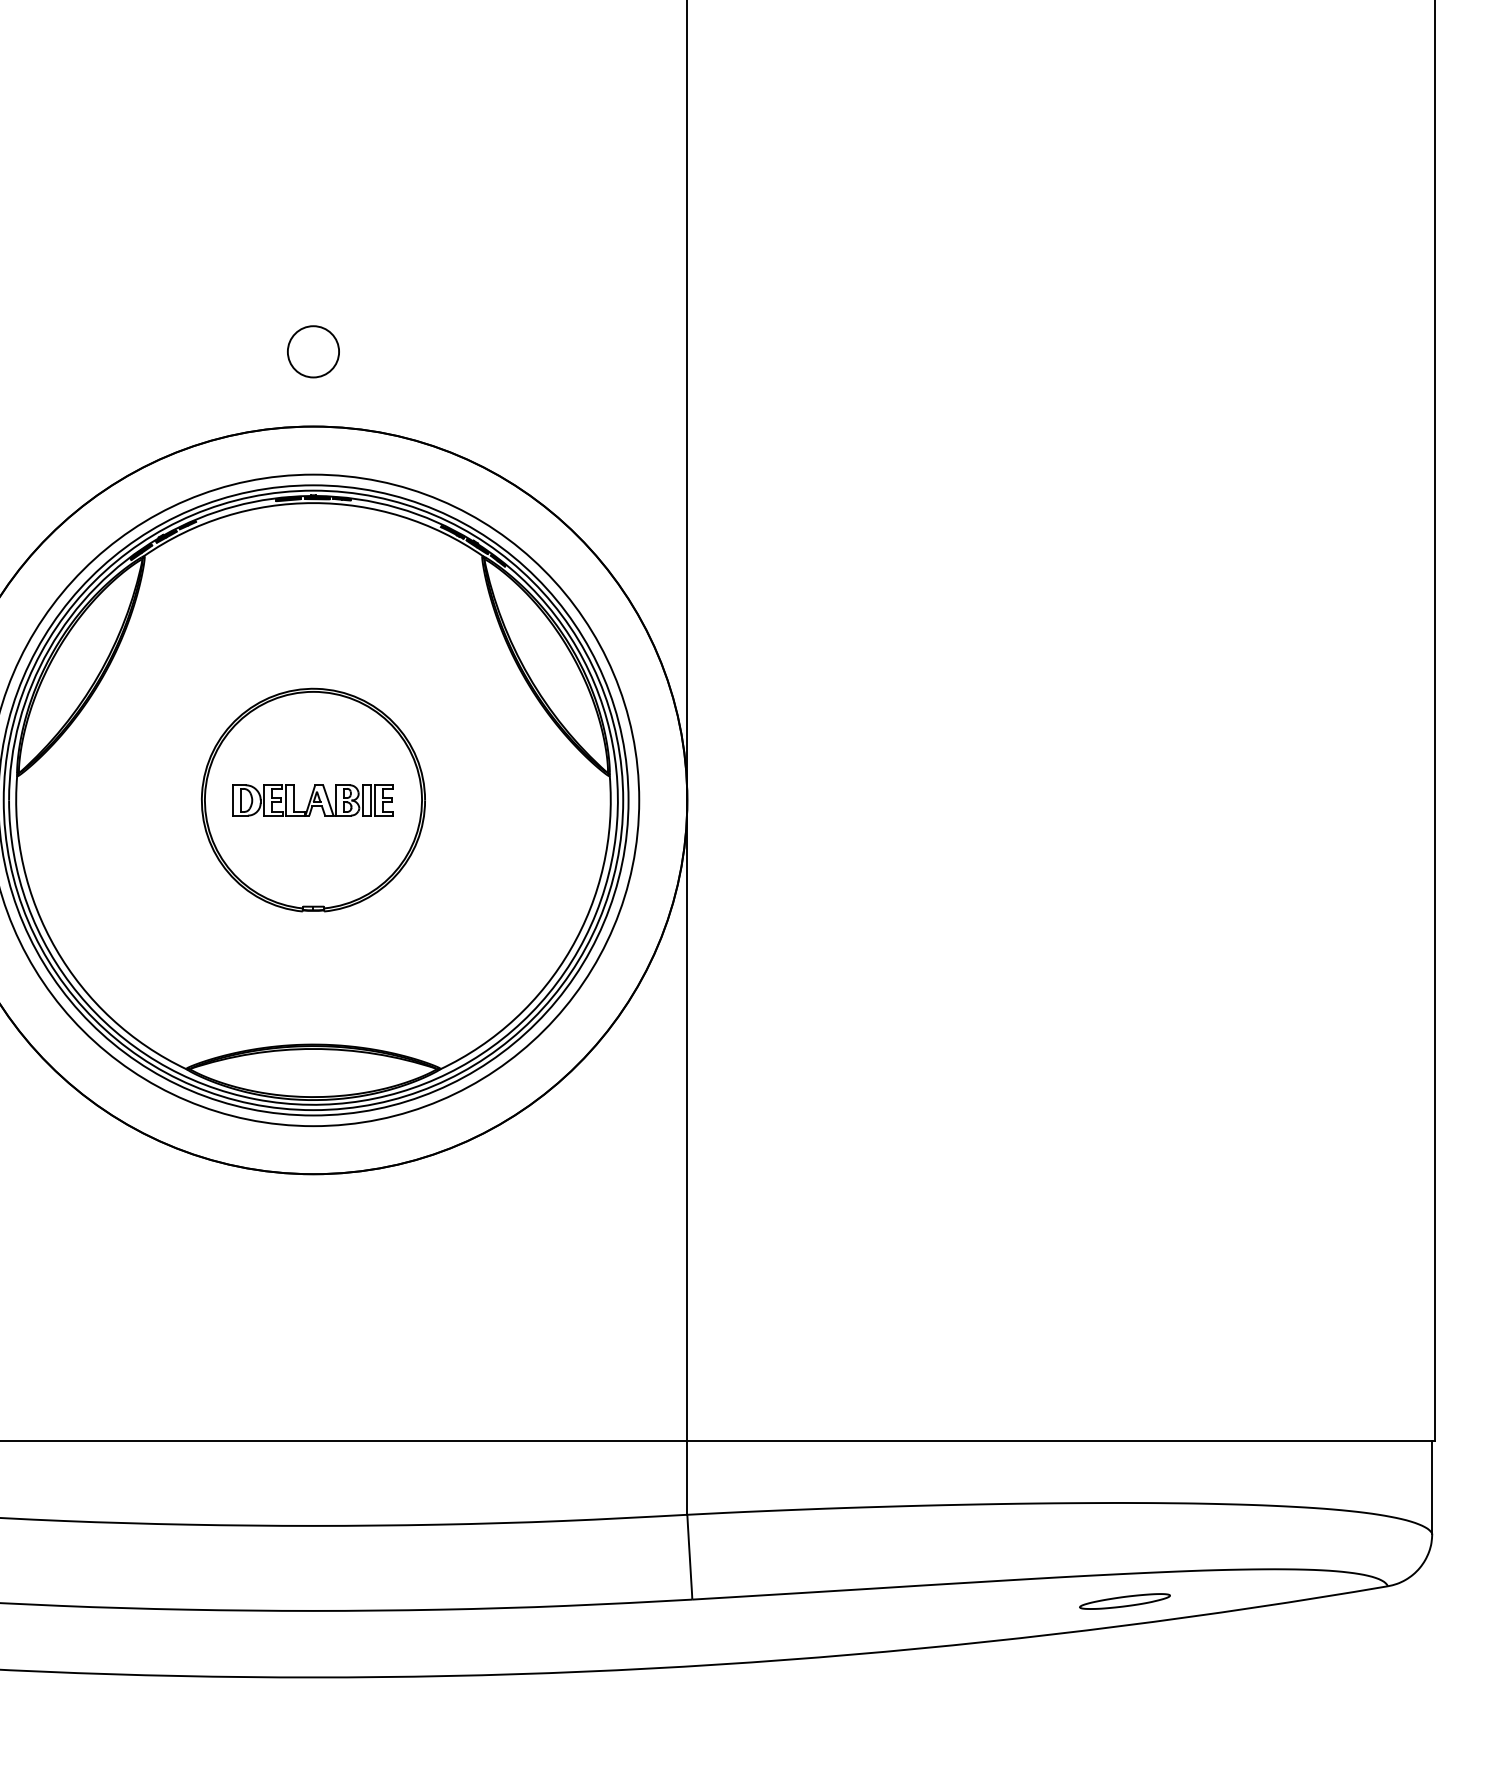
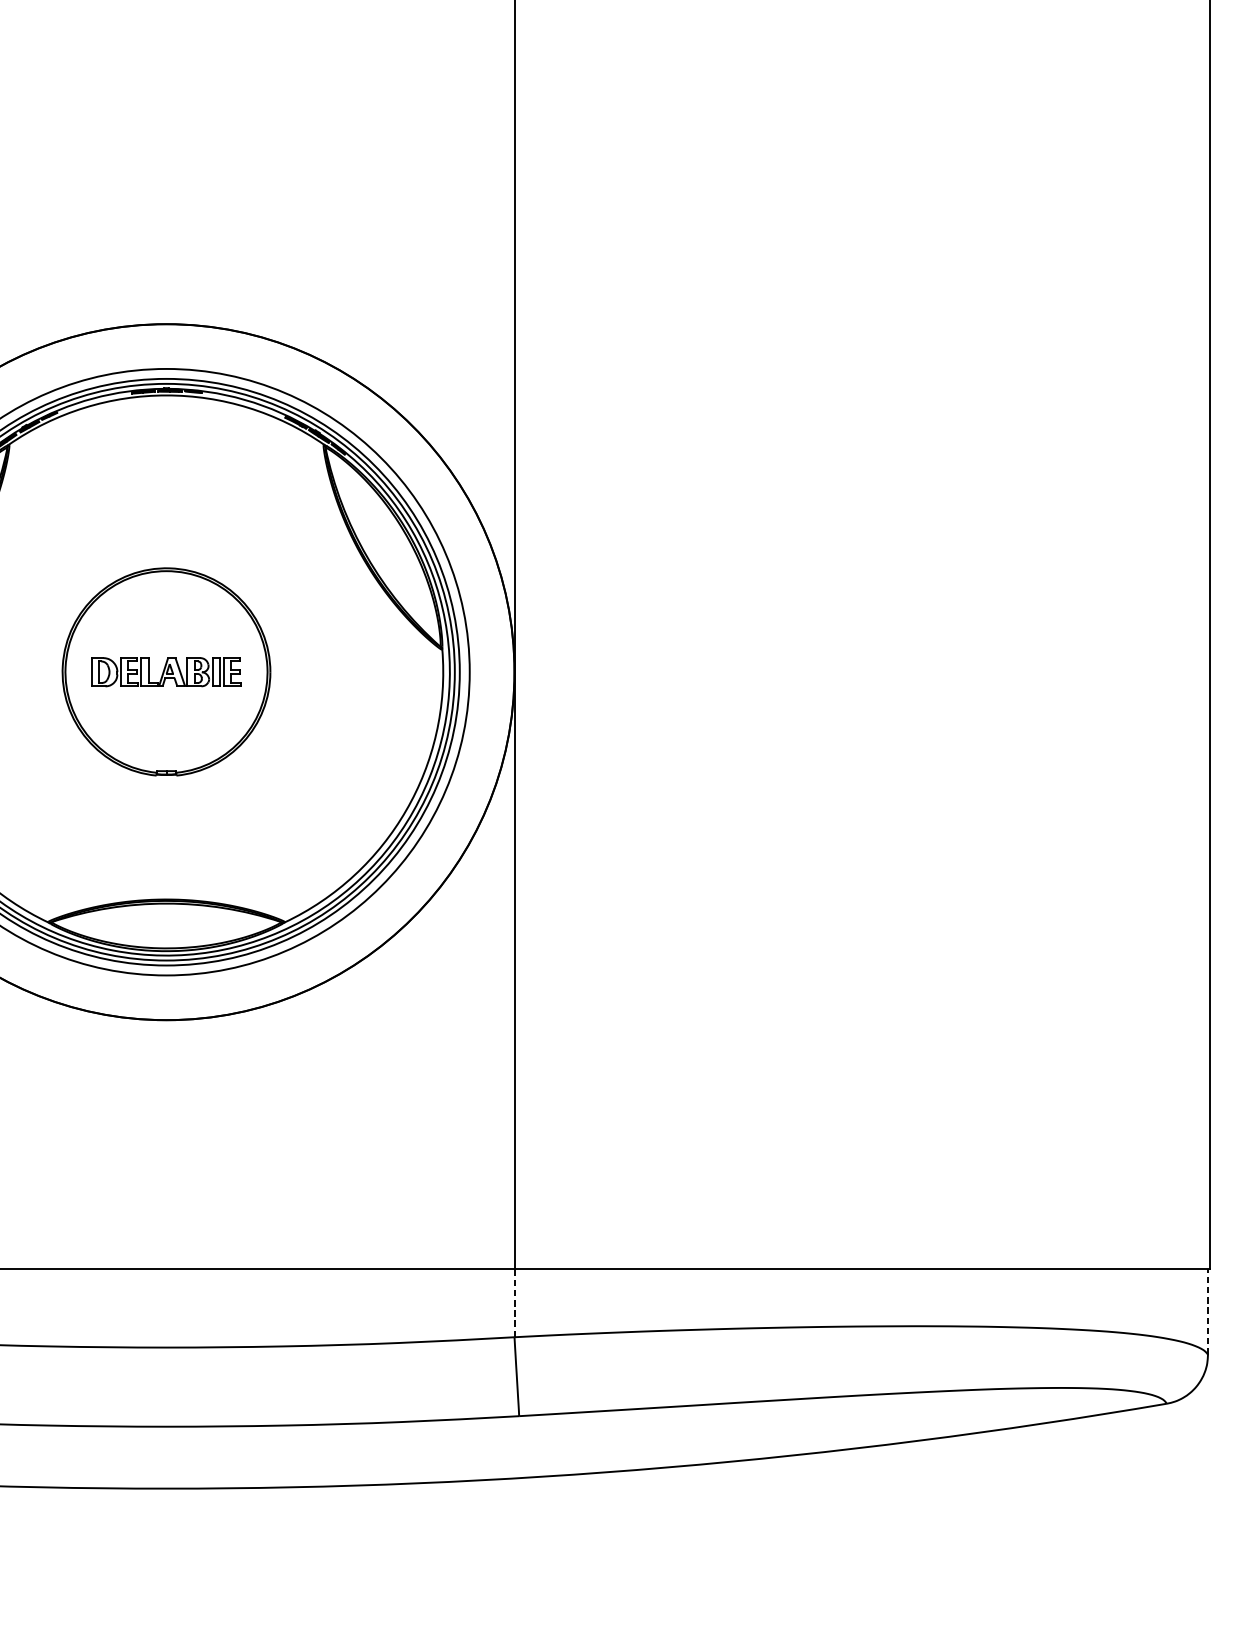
circle: (313, 351) -> (166, 254), removed
line: (687, 1478) -> (514, 1303), solid -> dashed
line: (1432, 1486) -> (1208, 1310), solid -> dashed
part: (1124, 1601) -> (921, 1417), removed

